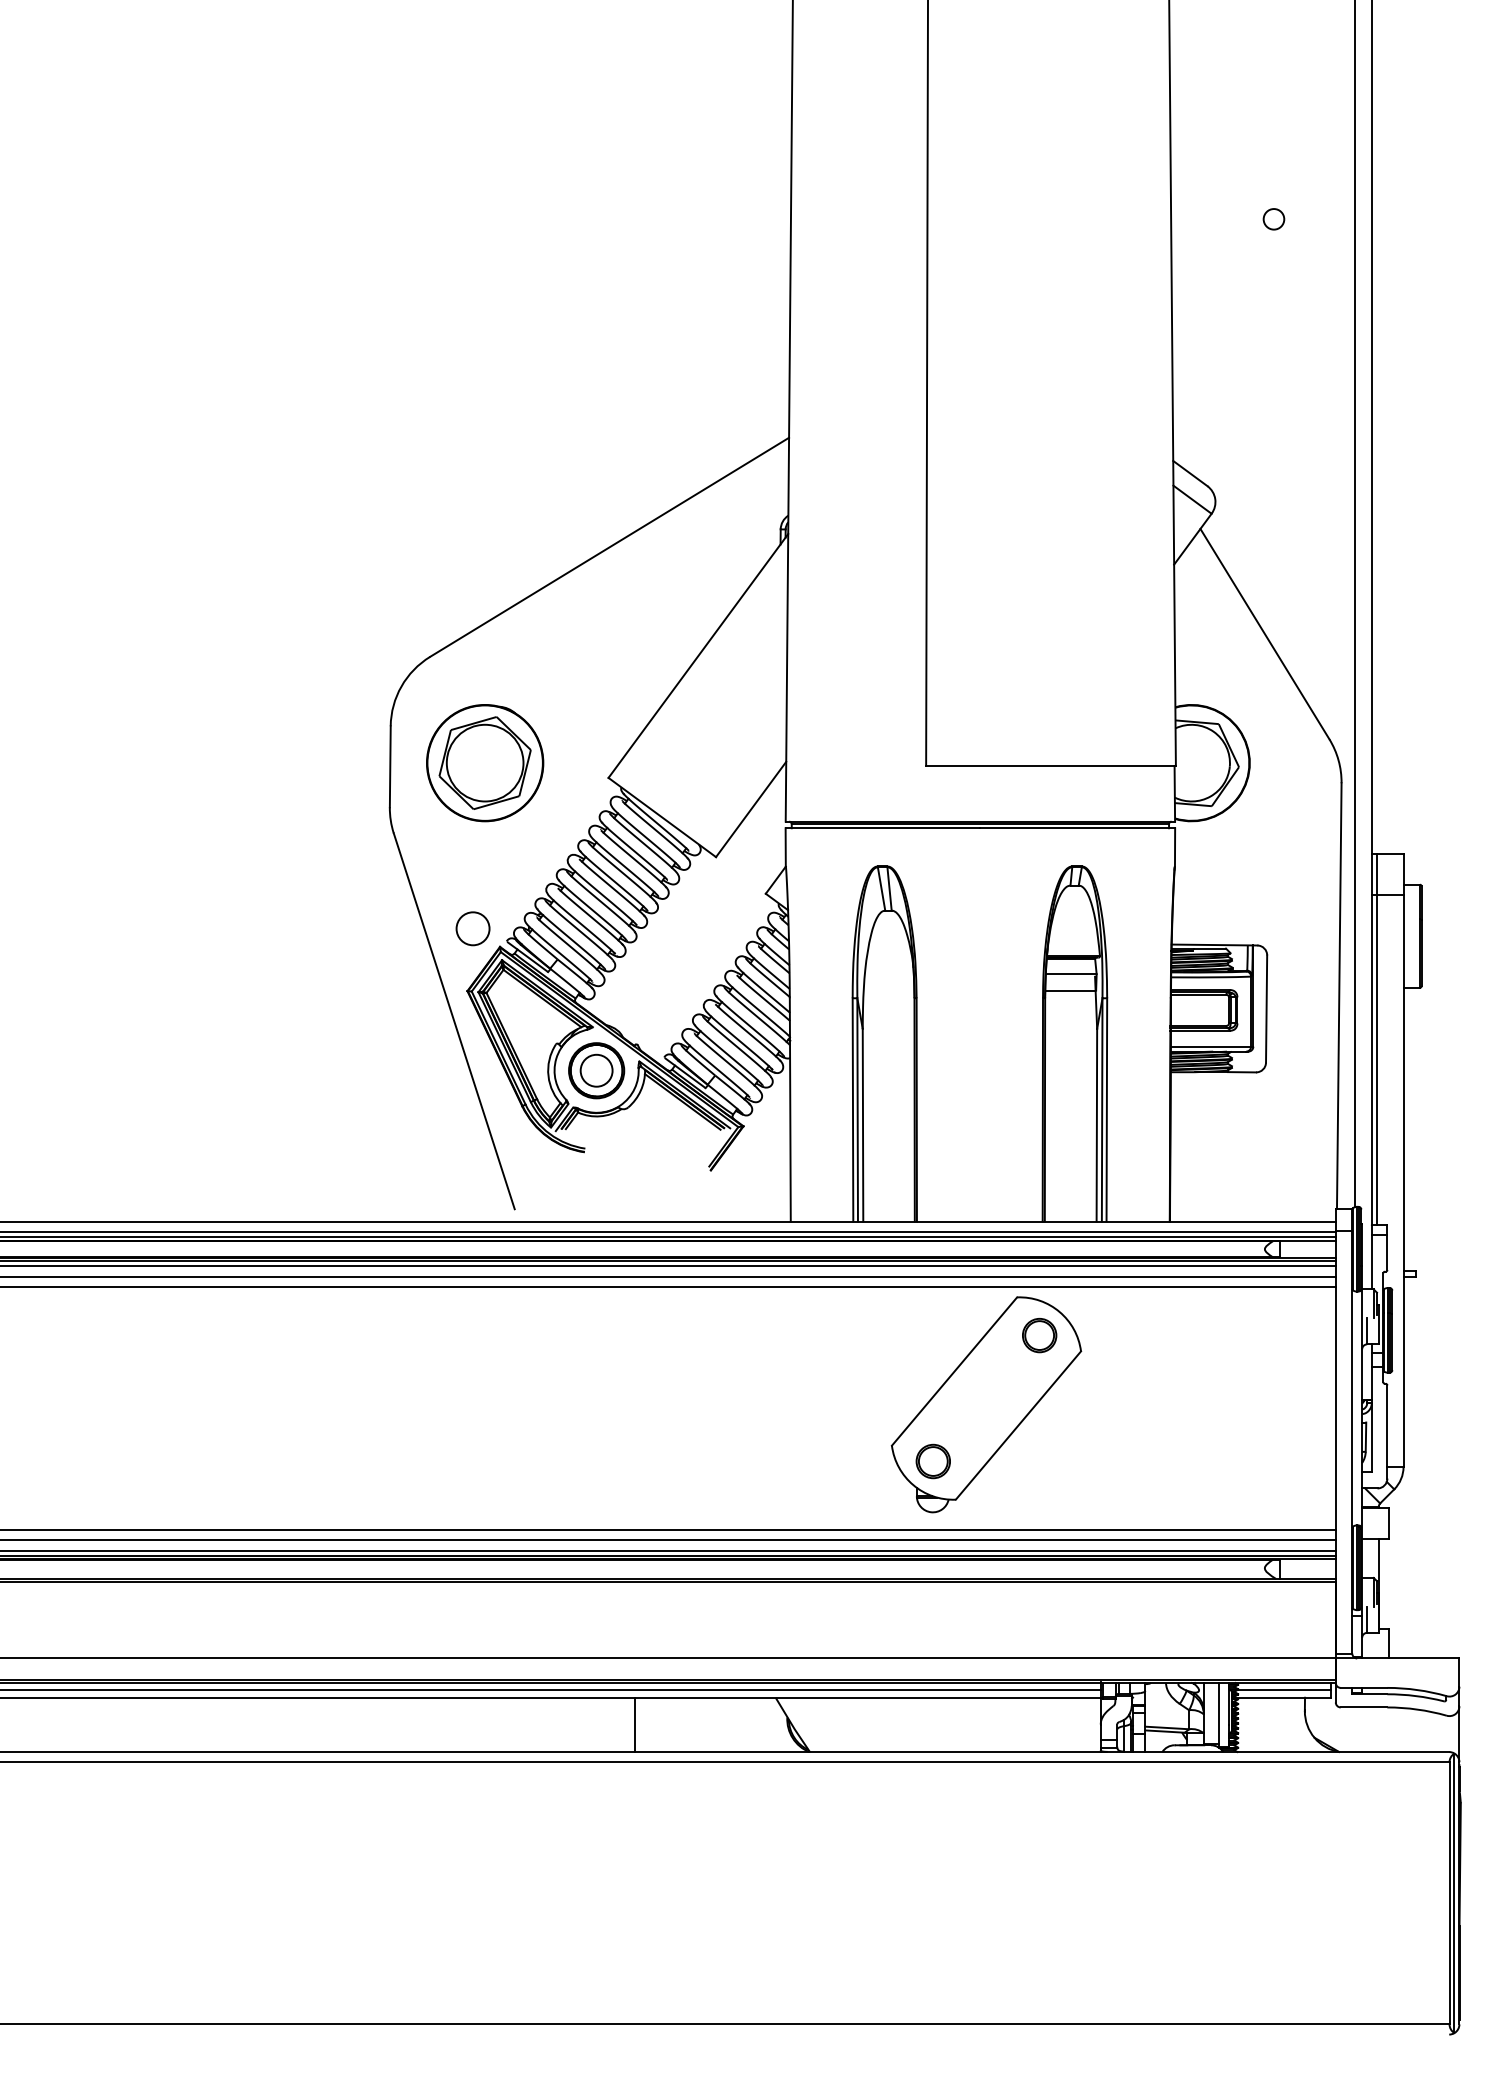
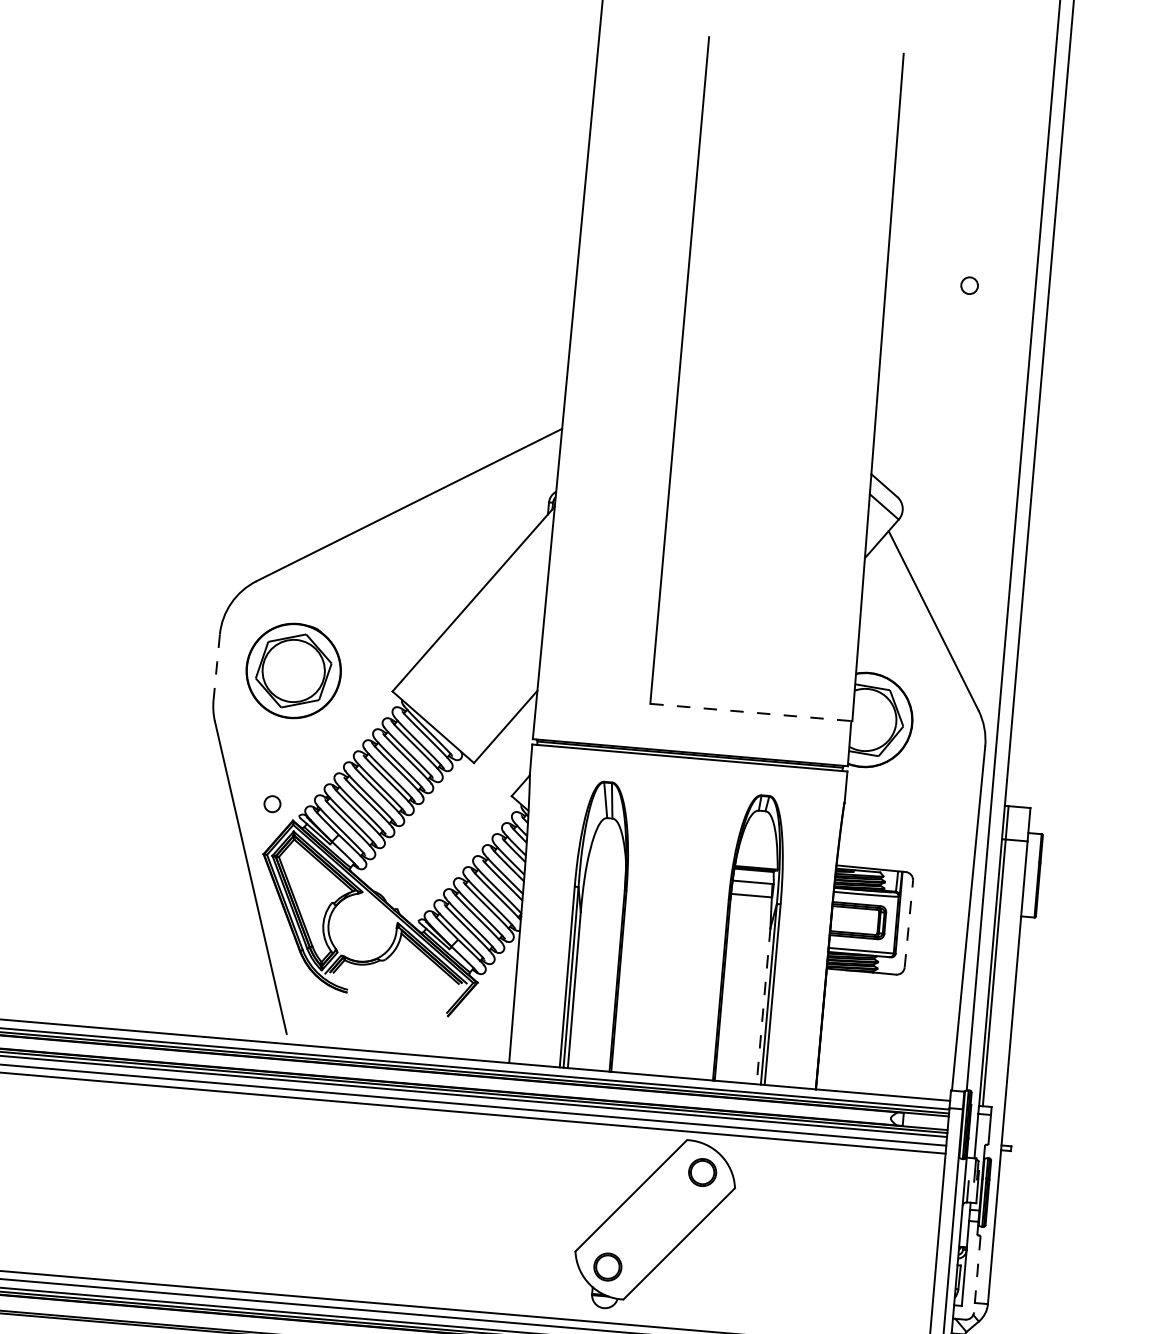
line: (1051, 765) -> (751, 712), solid -> dashed
line: (390, 767) -> (216, 667), solid -> dashed
circle: (472, 928) -> (272, 803), size x0.6
line: (1266, 1009) -> (908, 924), solid -> dashed
part: (596, 1070) -> (362, 927), removed
line: (1096, 1125) -> (763, 1006), solid -> dashed
line: (1387, 1432) -> (977, 1275), solid -> dashed

